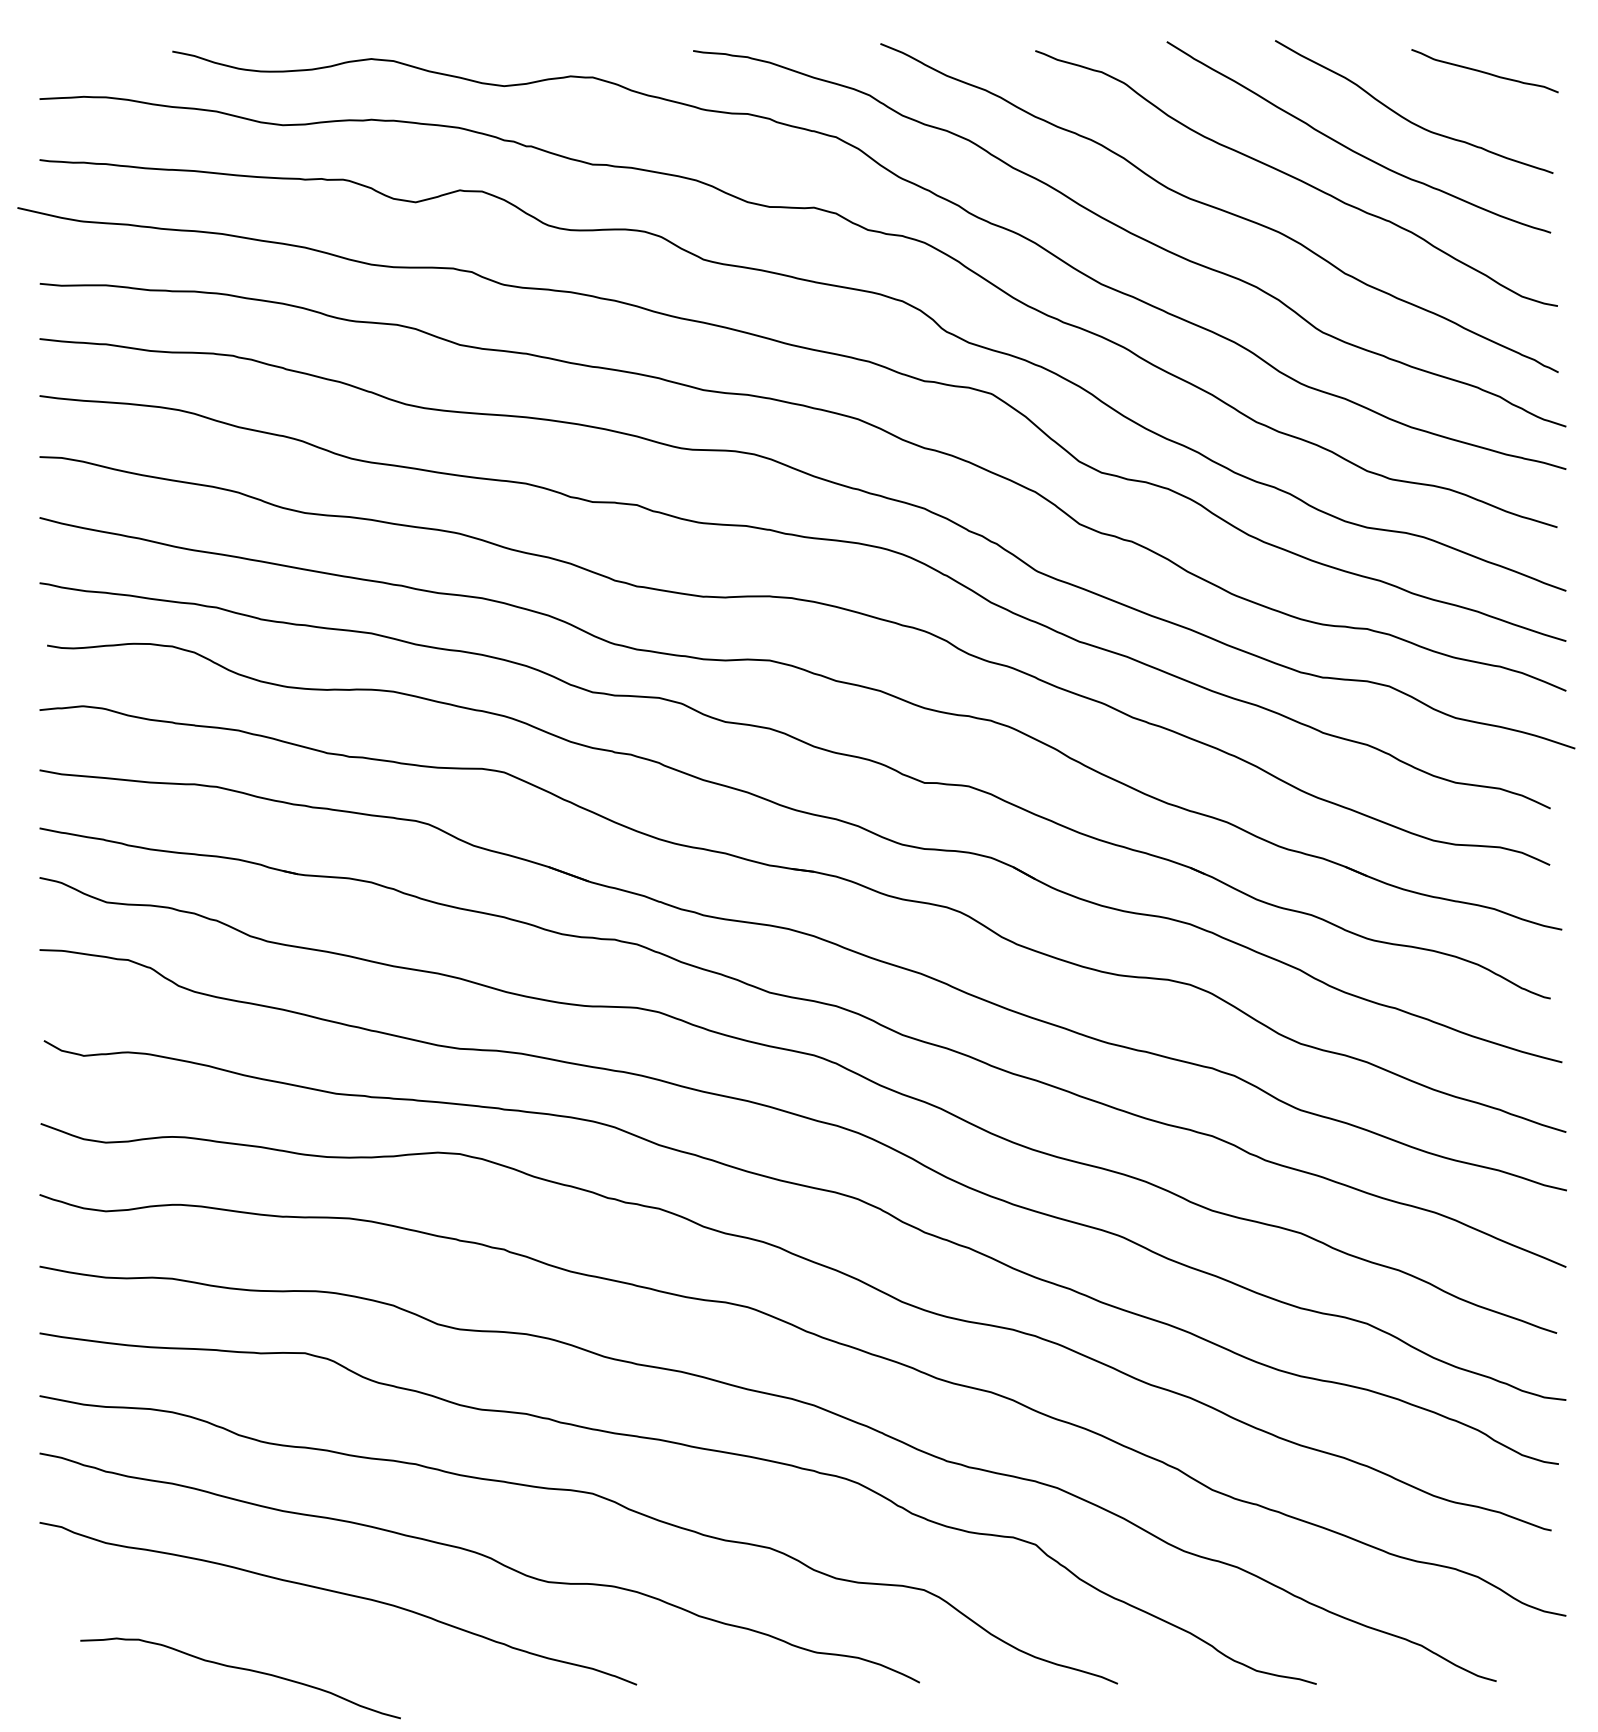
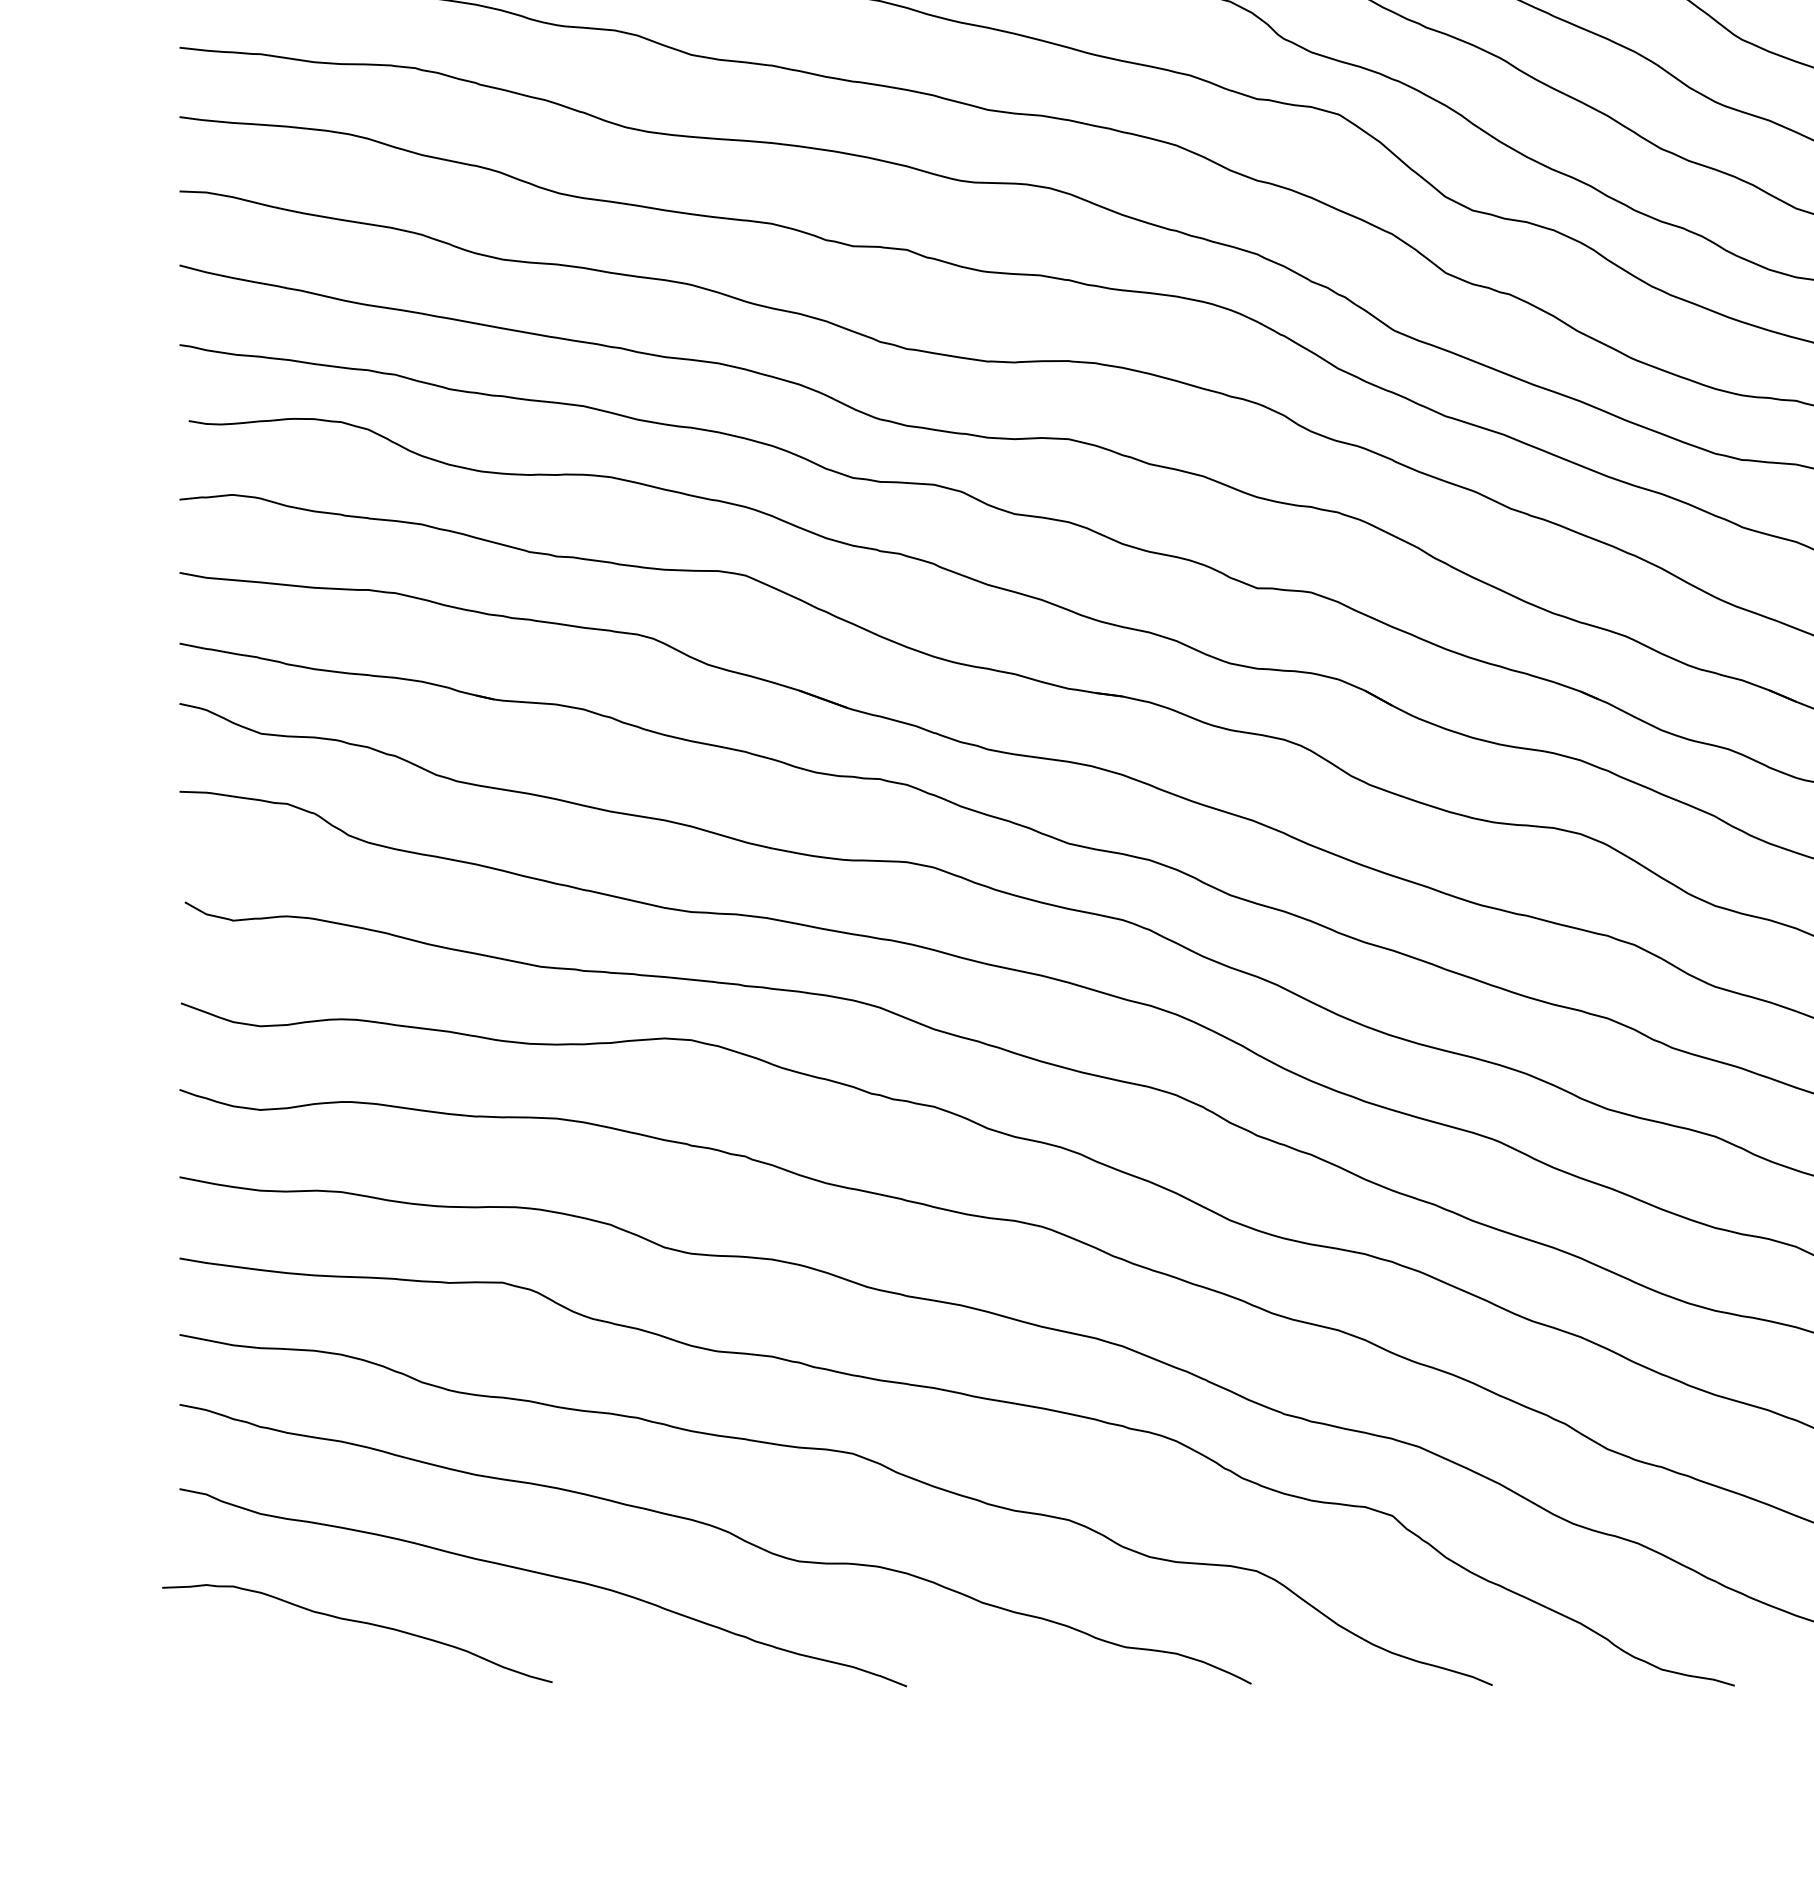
curve: (240, 1669) -> (357, 1622), moved

